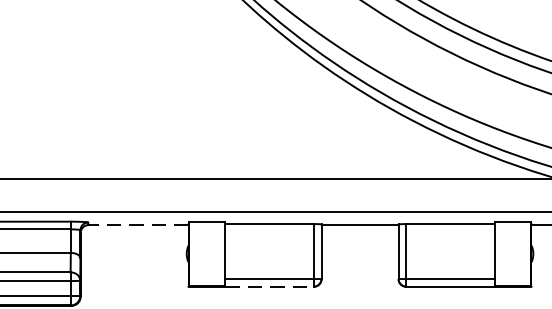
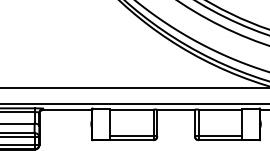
line: (137, 226) -> (67, 110), dashed -> solid
line: (268, 287) -> (131, 140), dashed -> solid

